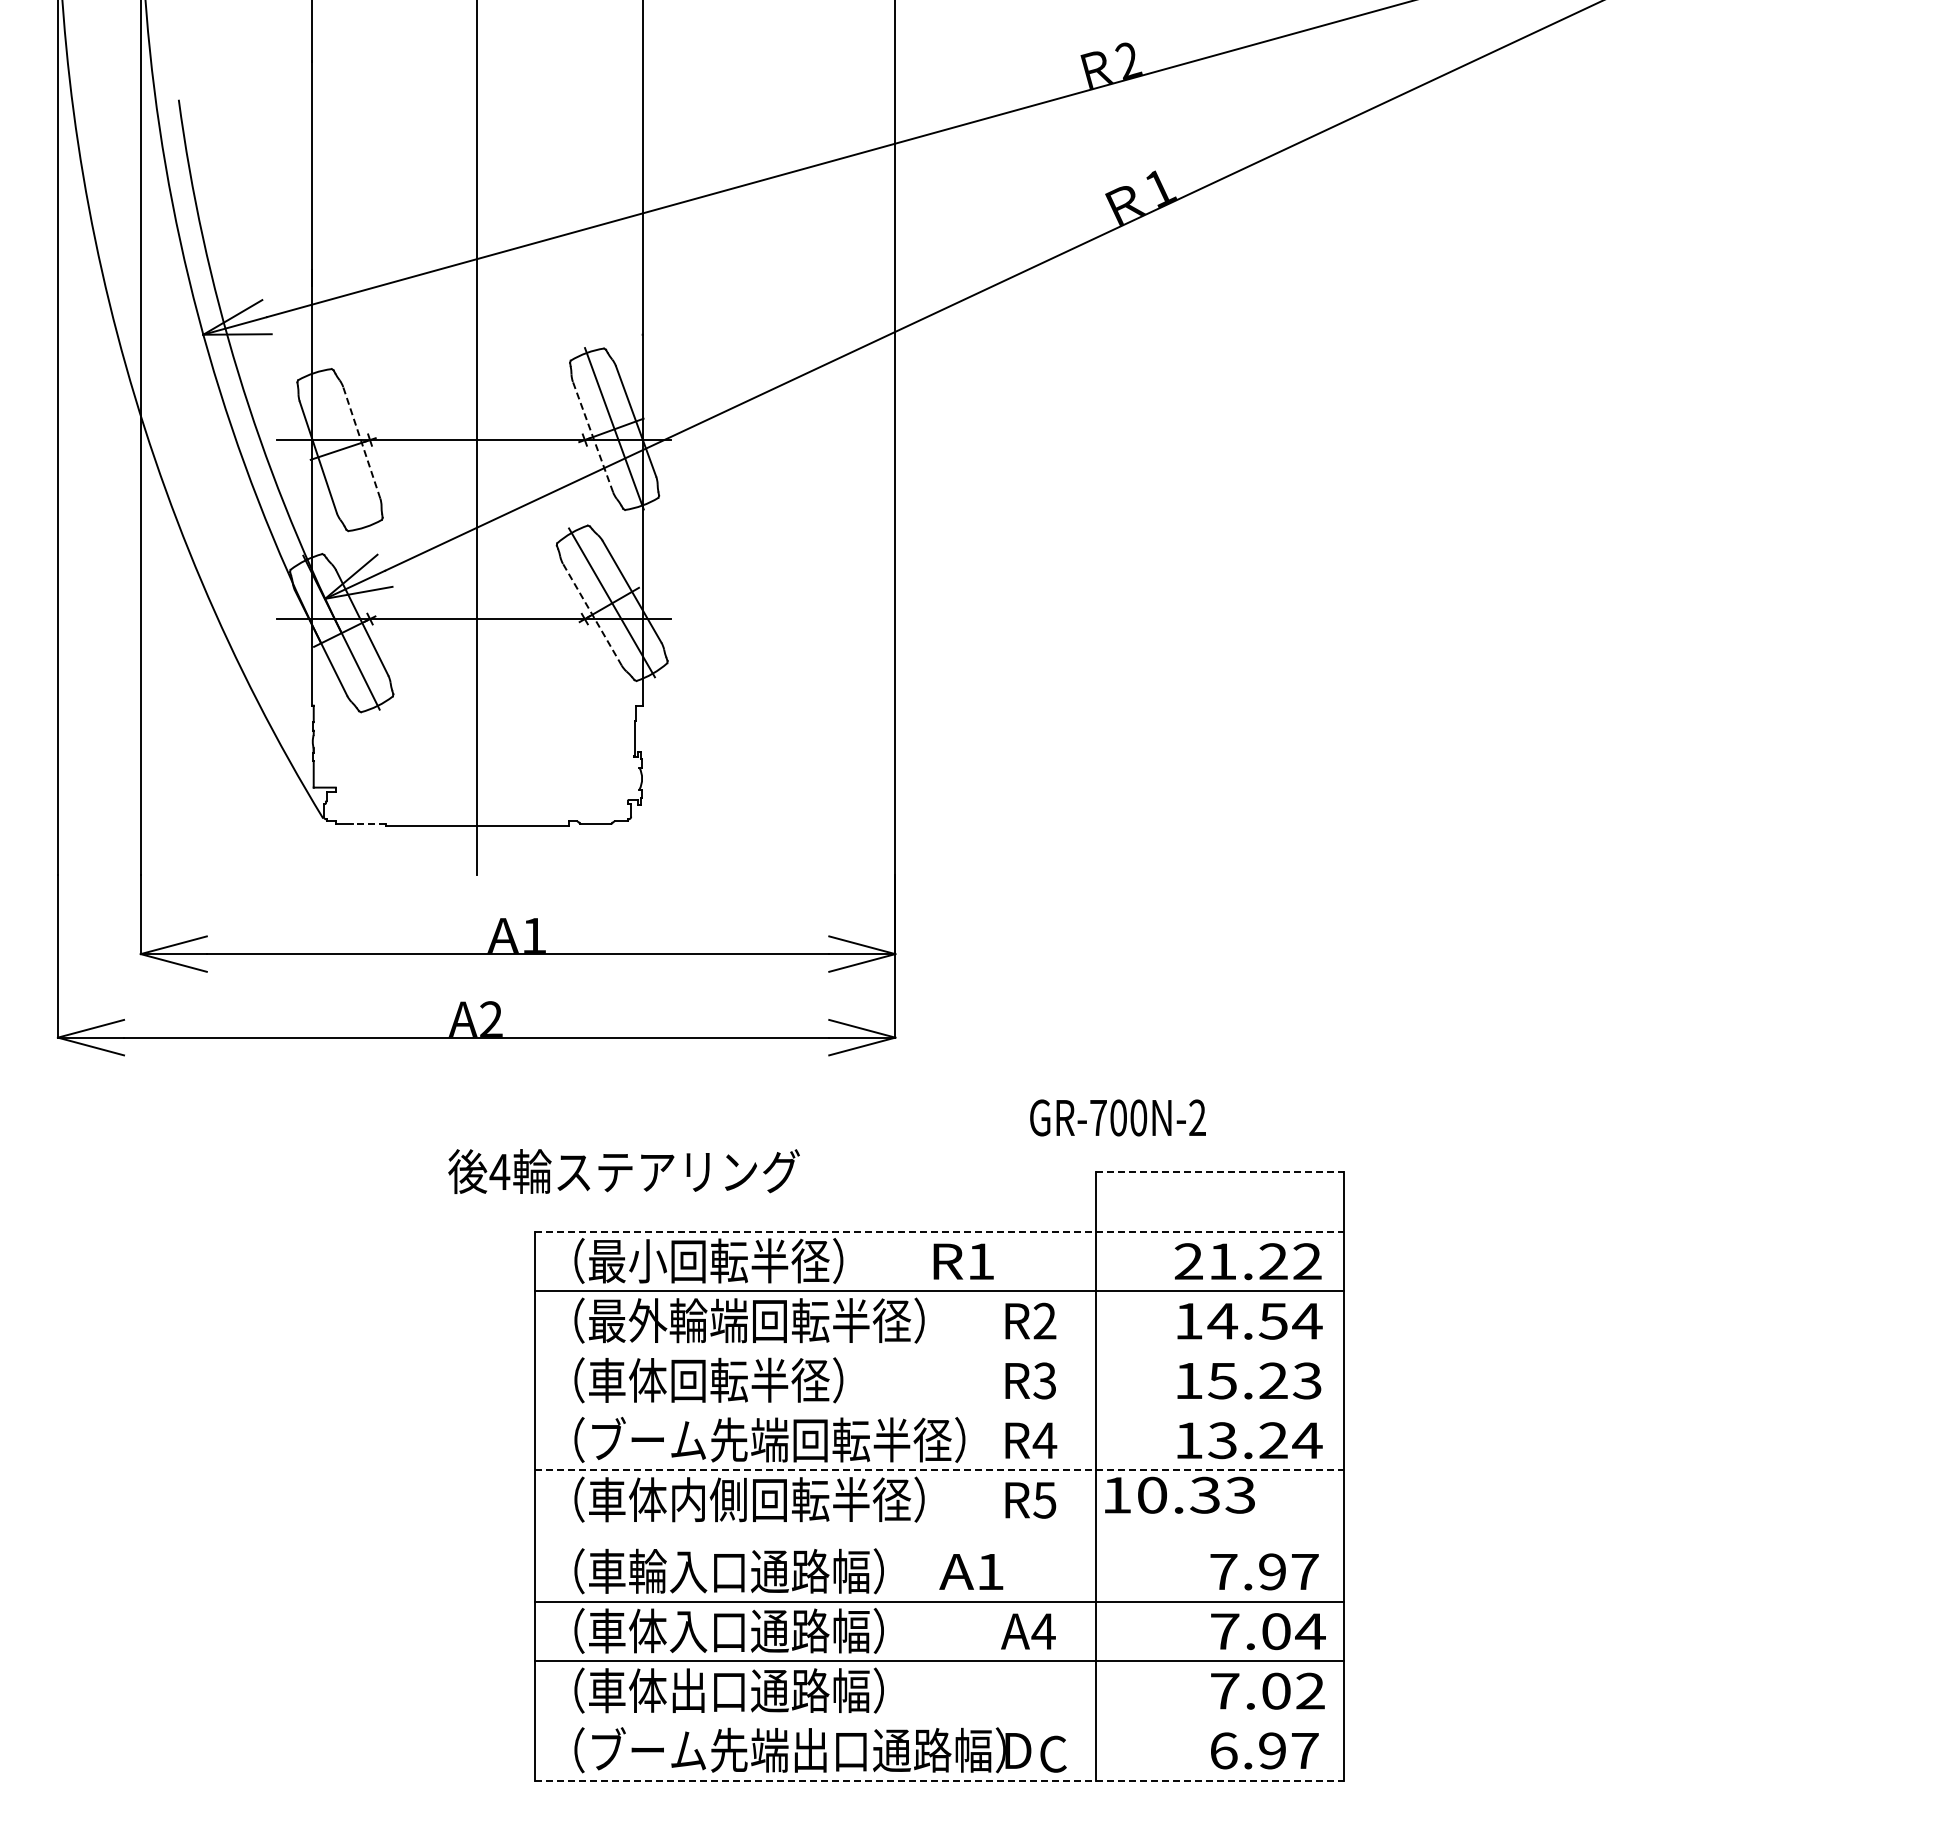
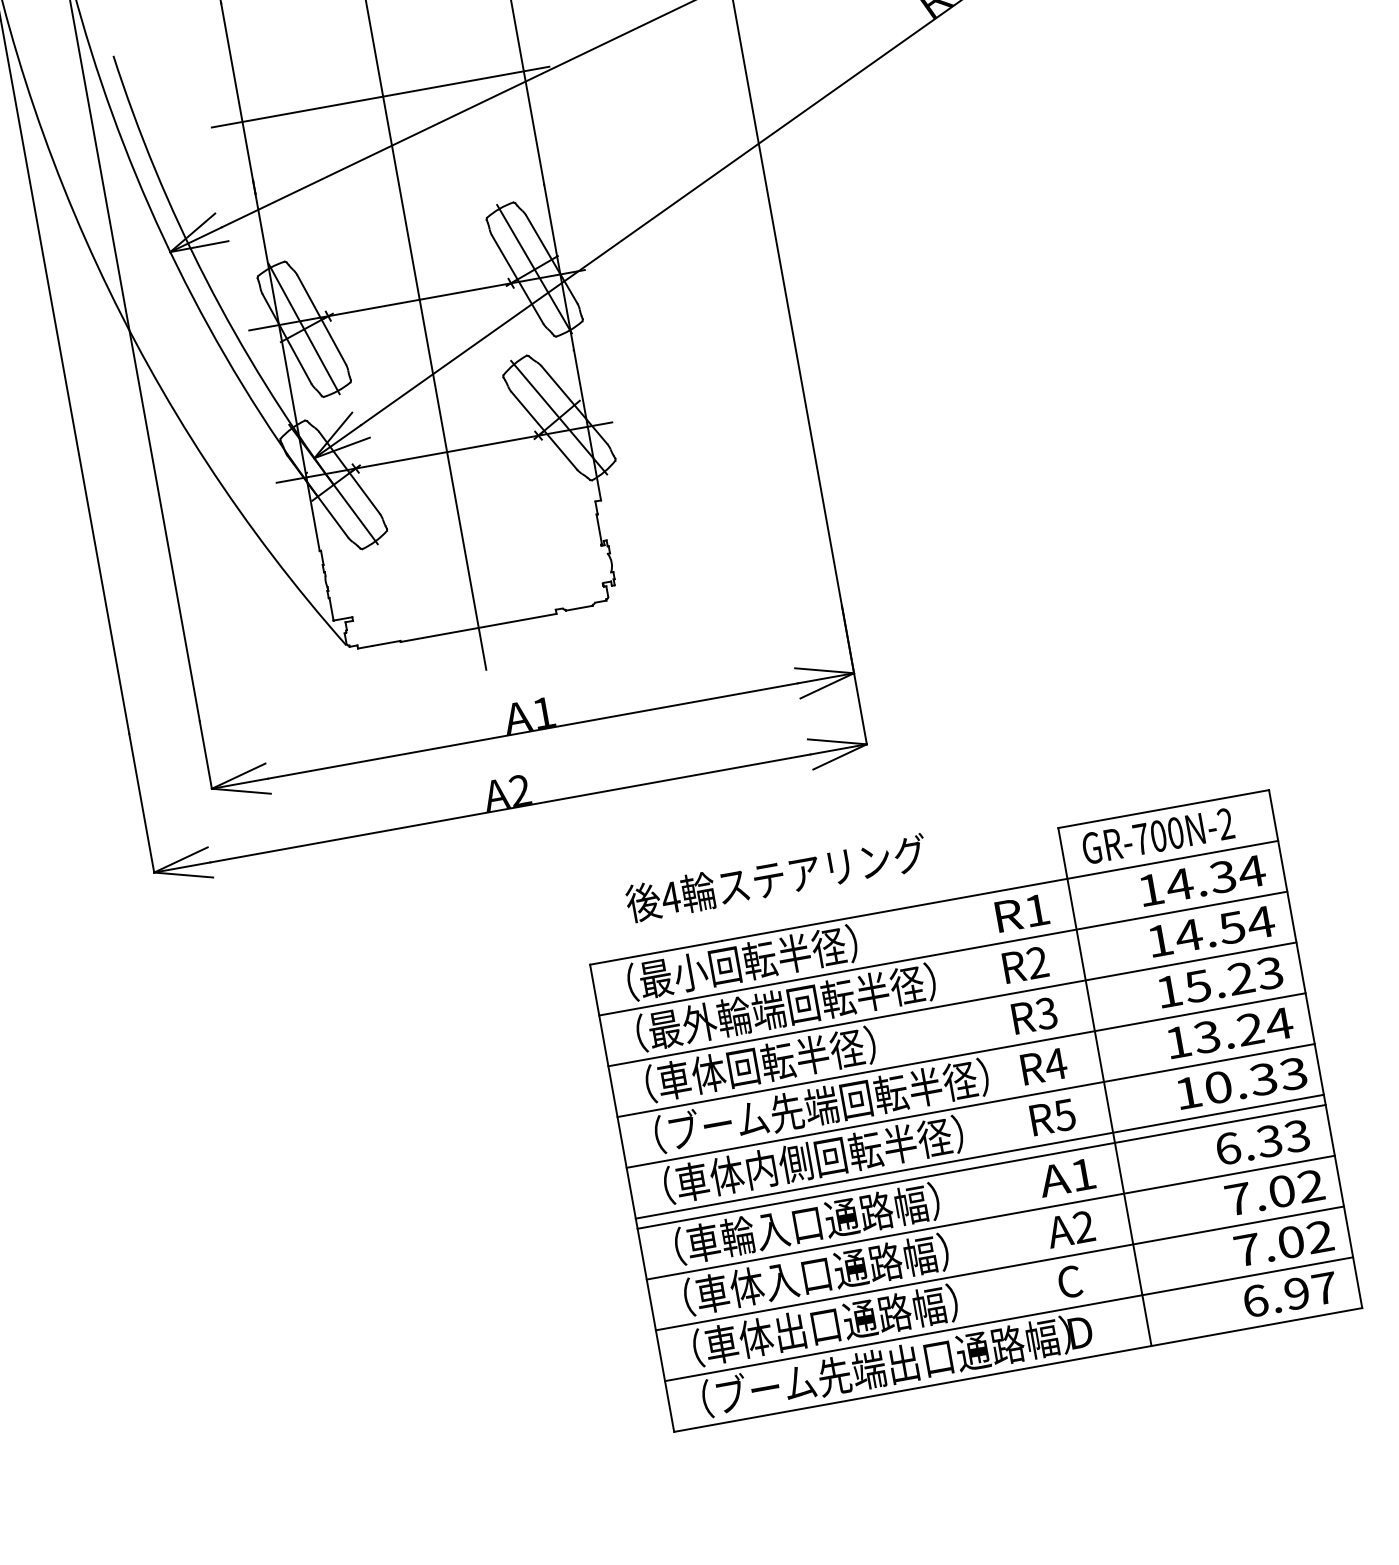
line: (474, 201) -> (380, 97), added
line: (593, 437) -> (518, 279), dashed -> solid
line: (361, 442) -> (321, 319), dashed -> solid
line: (339, 449) -> (303, 328), added
line: (592, 614) -> (544, 430), dashed -> solid
line: (369, 824) -> (386, 643), dashed -> solid
text: (1117, 1117) -> (1157, 835), moved
text: (623, 1171) -> (776, 878), moved
line: (1219, 1172) -> (1163, 809), dashed -> solid
line: (939, 1231) -> (934, 902), dashed -> solid
text: (963, 1261) -> (1022, 913), moved
text: (1248, 1261) -> (1201, 880), 21.22 -> 14.34
line: (939, 1351) -> (952, 1004), added
line: (939, 1410) -> (961, 1054), added
line: (939, 1470) -> (970, 1105), dashed -> solid
text: (1179, 1494) -> (1241, 1082), moved
line: (939, 1530) -> (979, 1157), added
line: (939, 1542) -> (981, 1167), added
text: (971, 1571) -> (1067, 1177), moved
text: (1264, 1571) -> (1262, 1142), 7.97 -> 6.33
text: (1043, 1631) -> (1083, 1227), A4 -> A2
text: (1310, 1631) -> (1311, 1186), 7.04 -> 7.02
line: (939, 1721) -> (1009, 1319), added
text: (1053, 1753) -> (1069, 1281), moved
line: (939, 1780) -> (1018, 1369), dashed -> solid

